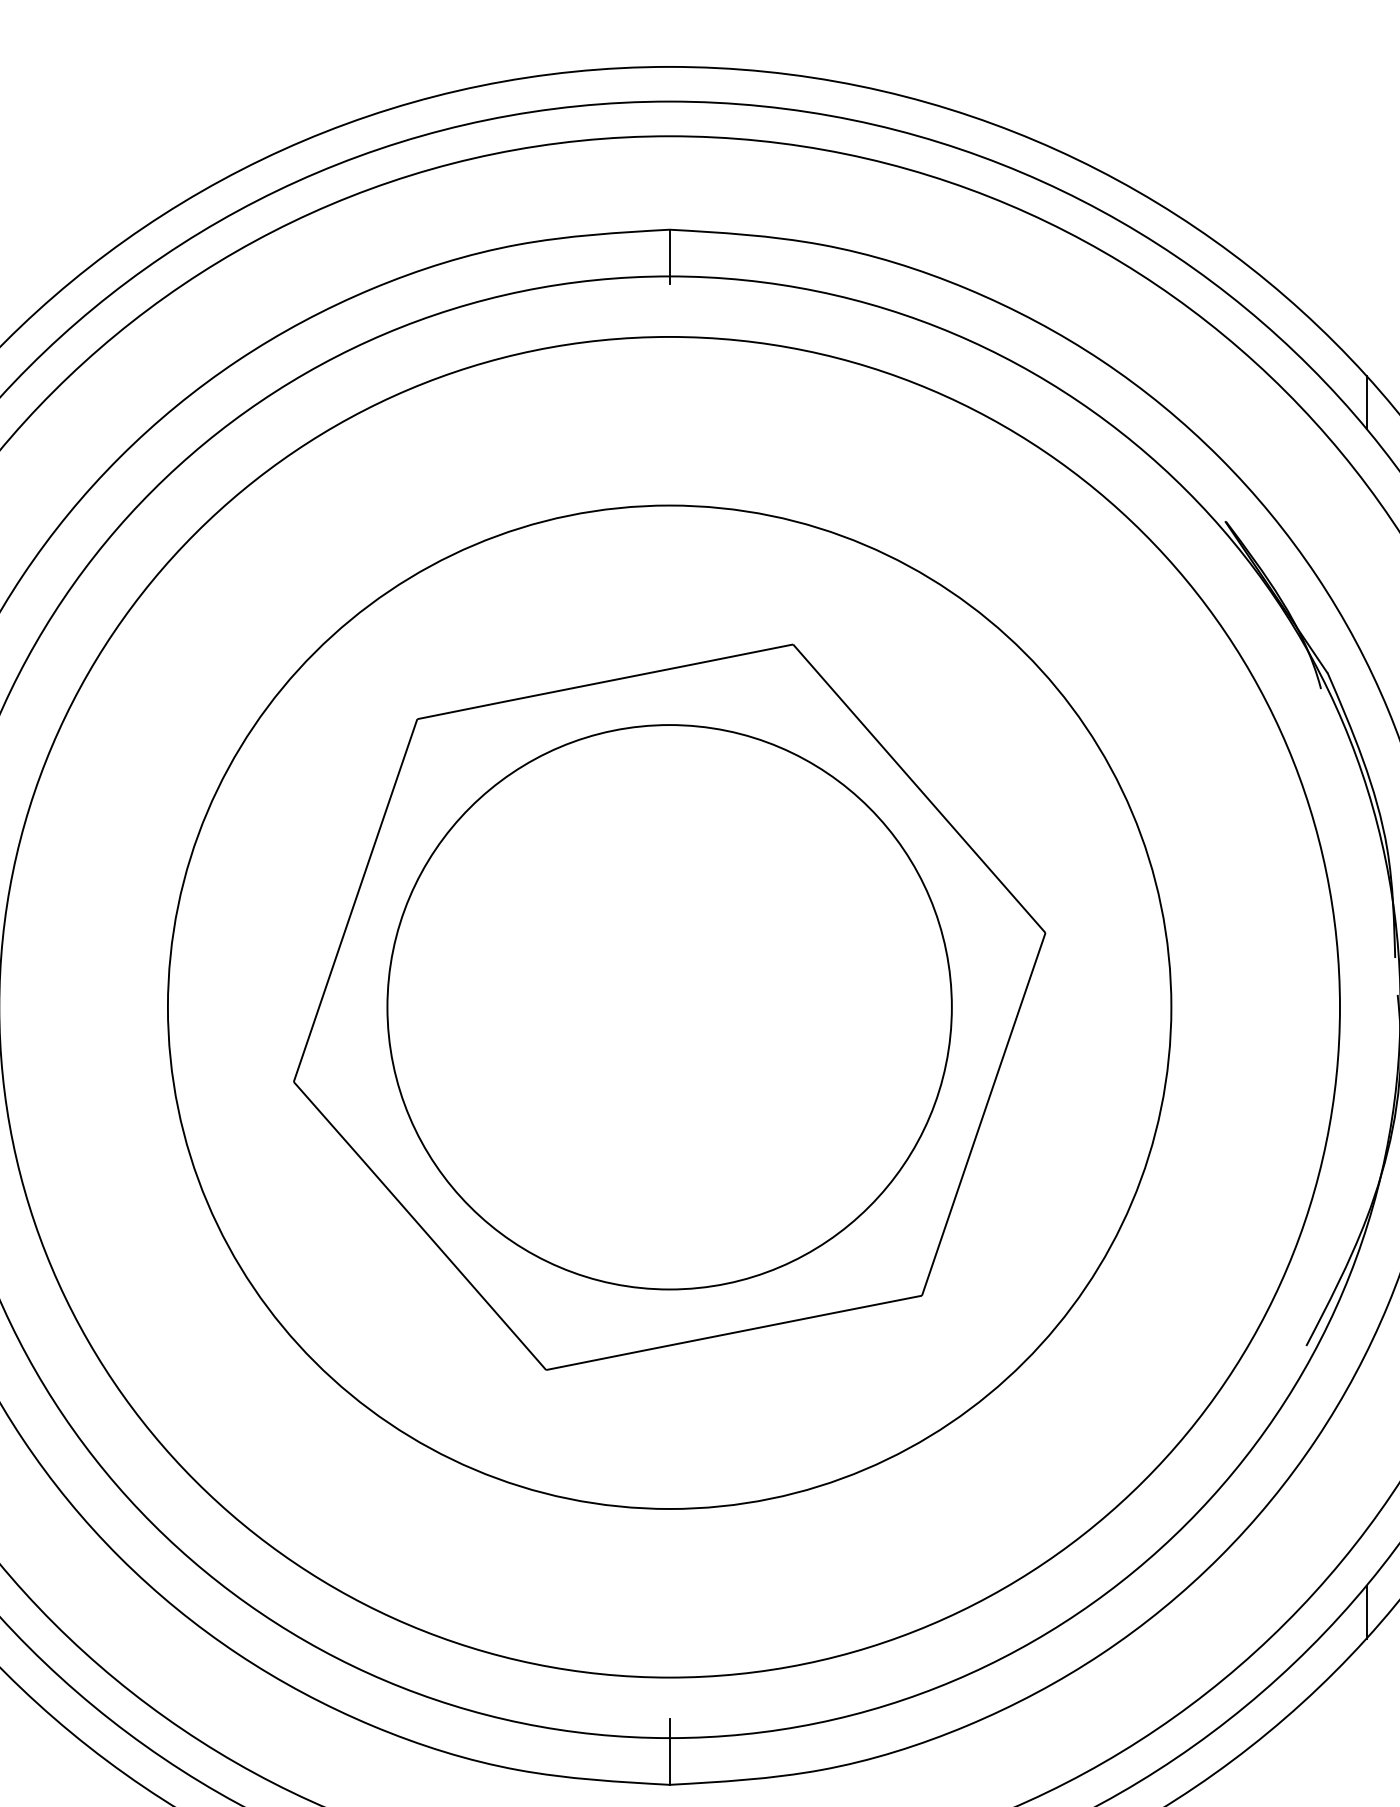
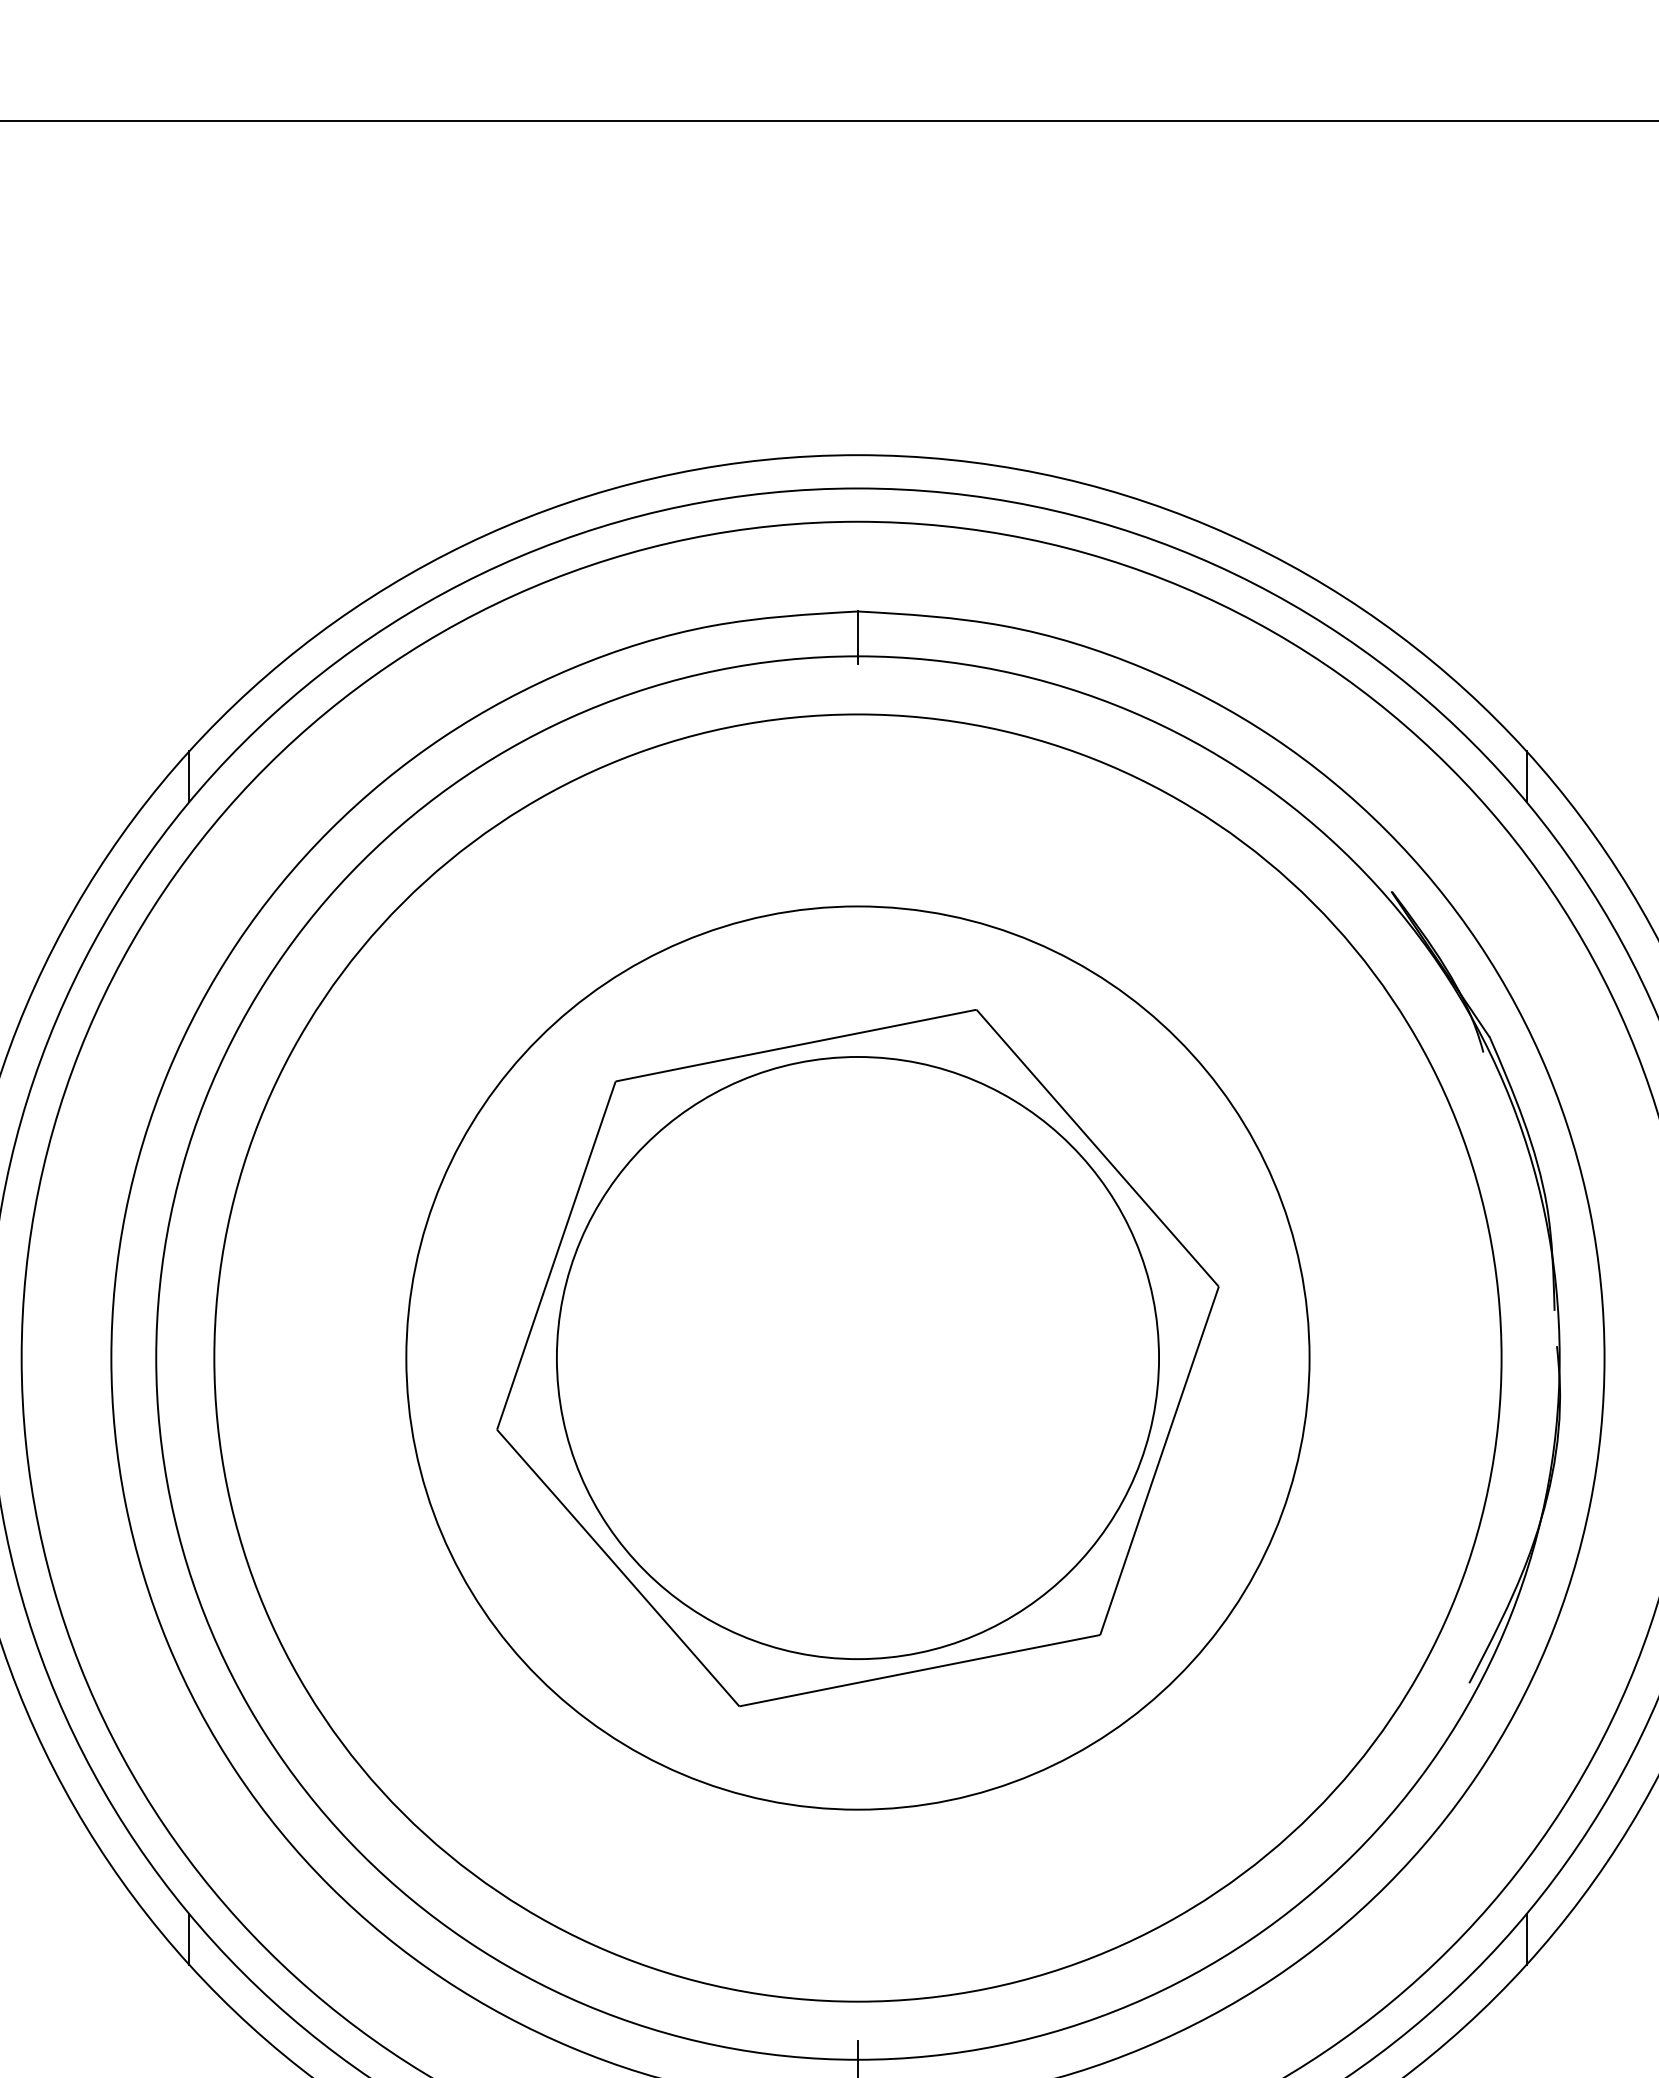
circle: (669, 1006) -> (857, 1357), size x0.62
circle: (669, 1006) -> (857, 1357), size x1.67

